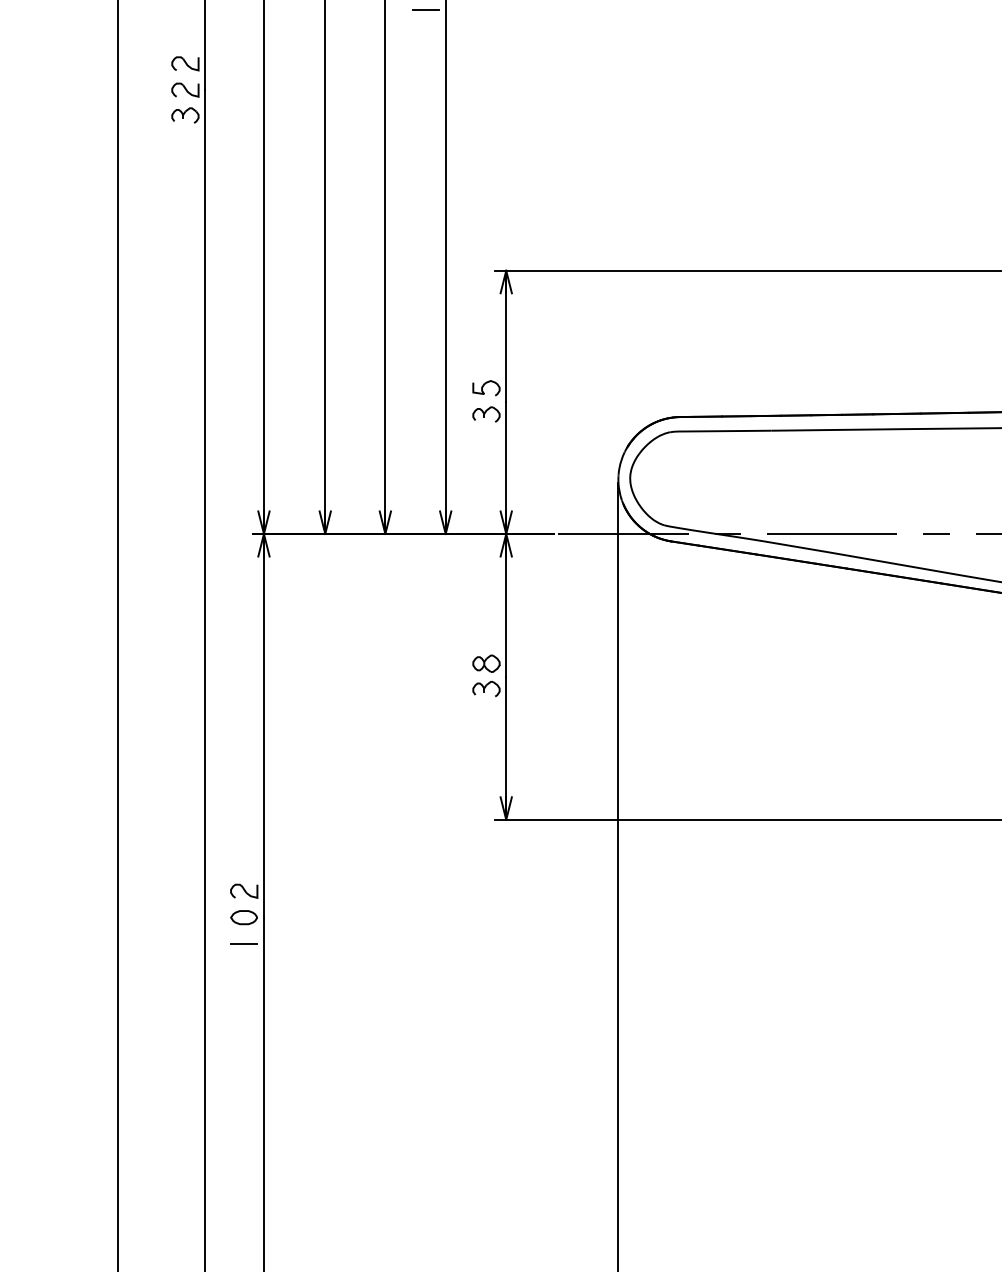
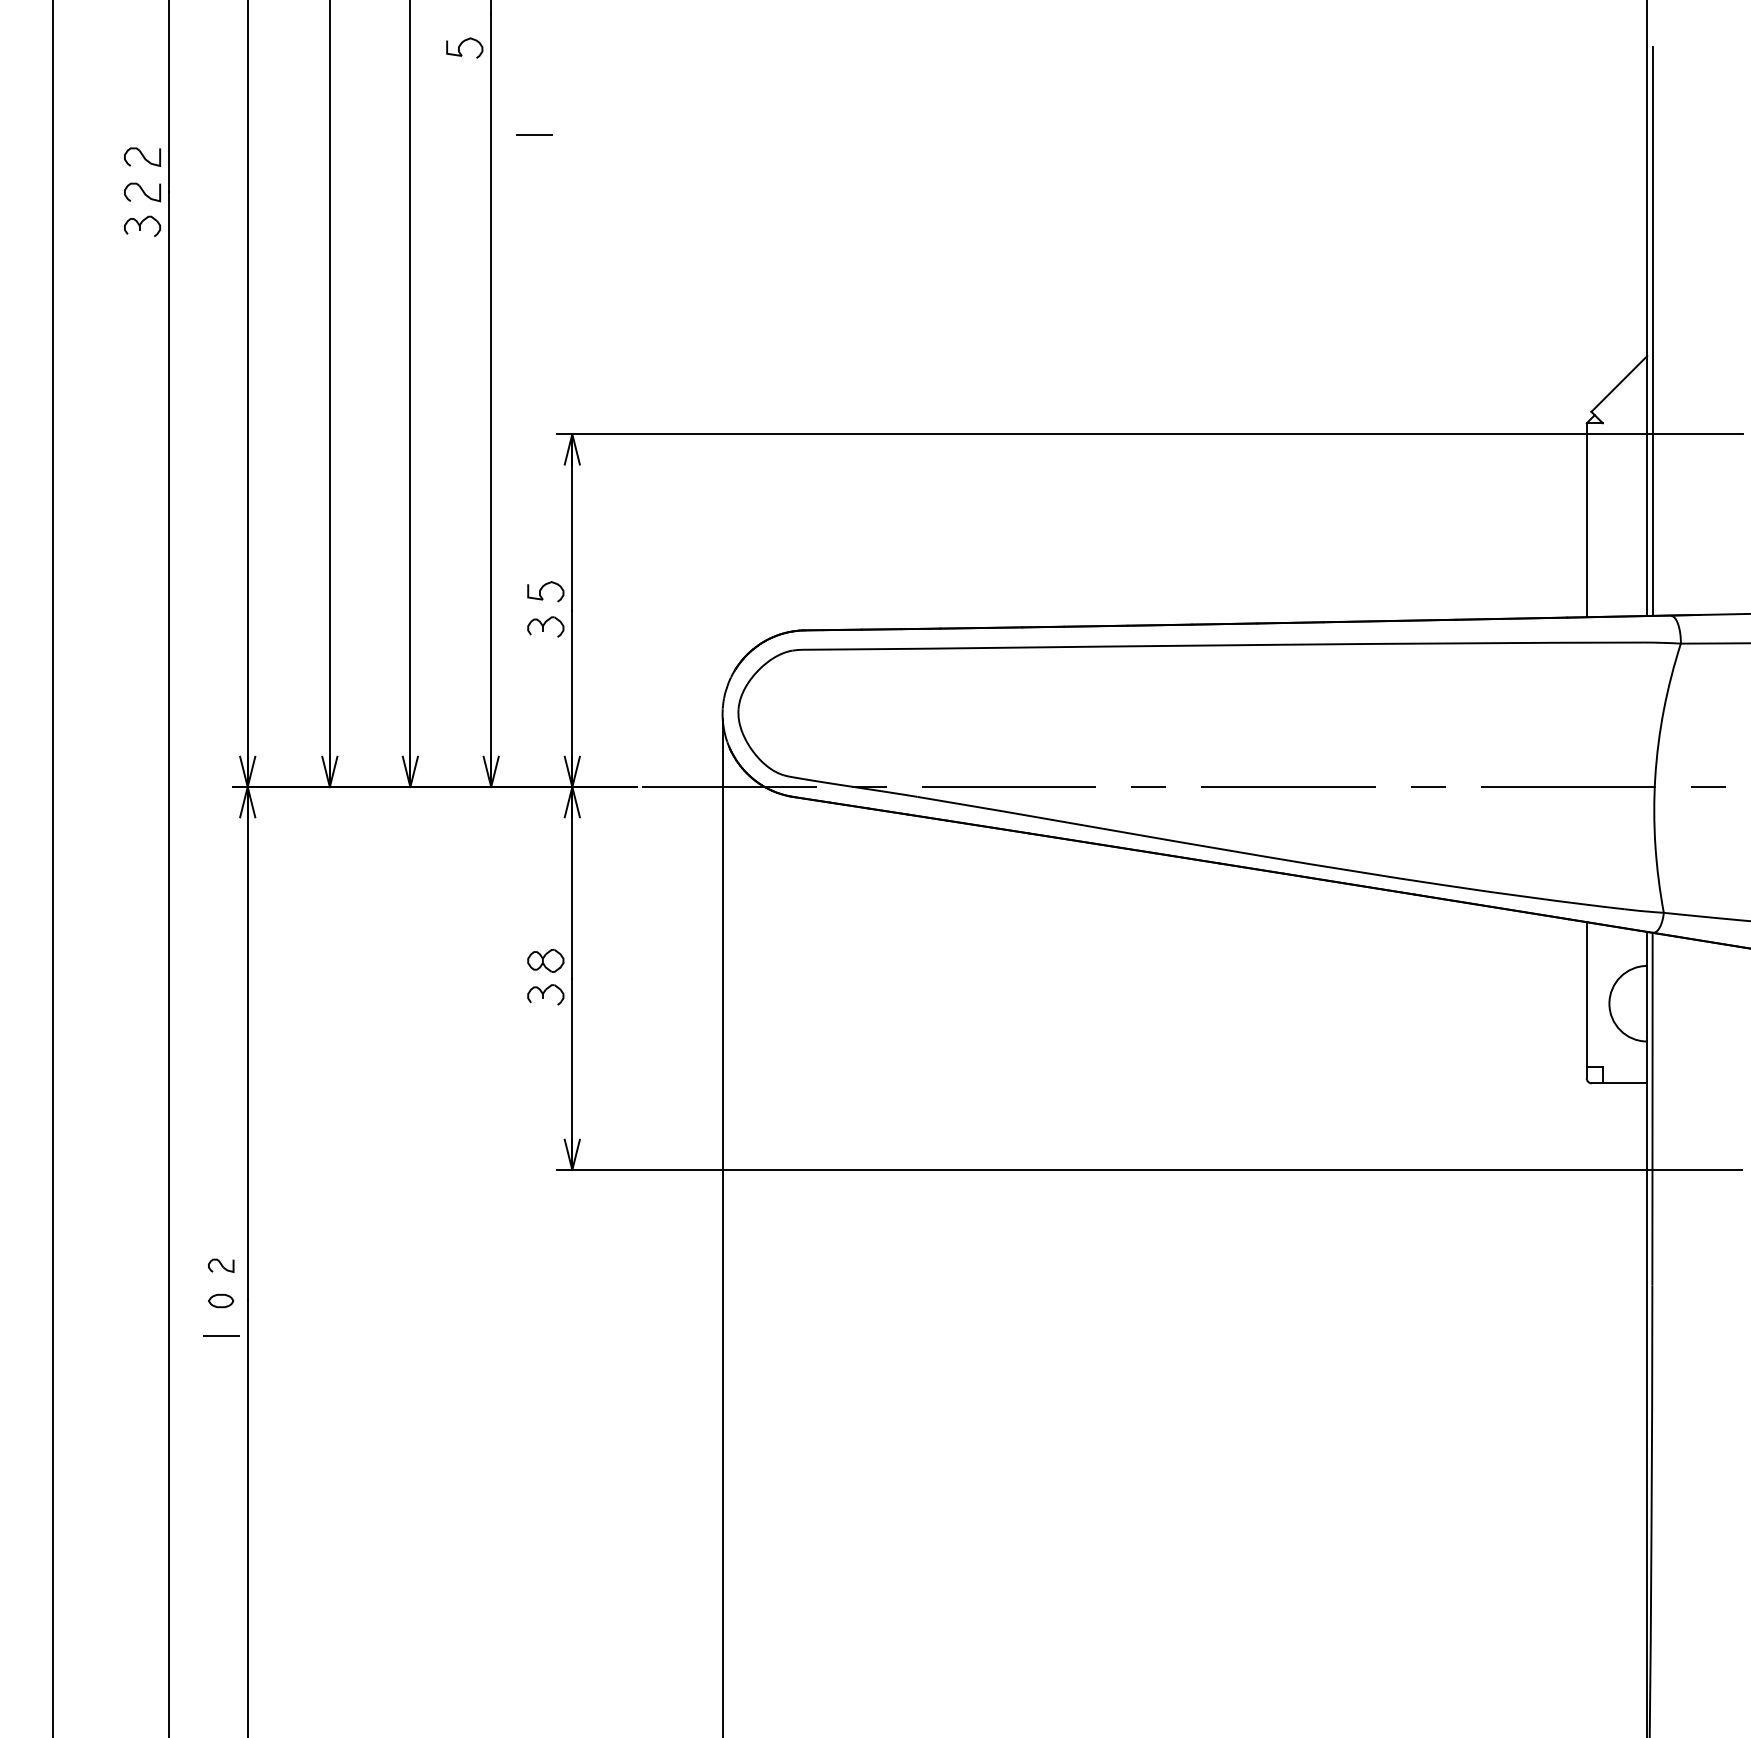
line: (425, 9) -> (534, 134), moved
part: (243, 891) -> (220, 1265), size x0.7
part: (243, 917) -> (220, 1300), size x0.7

